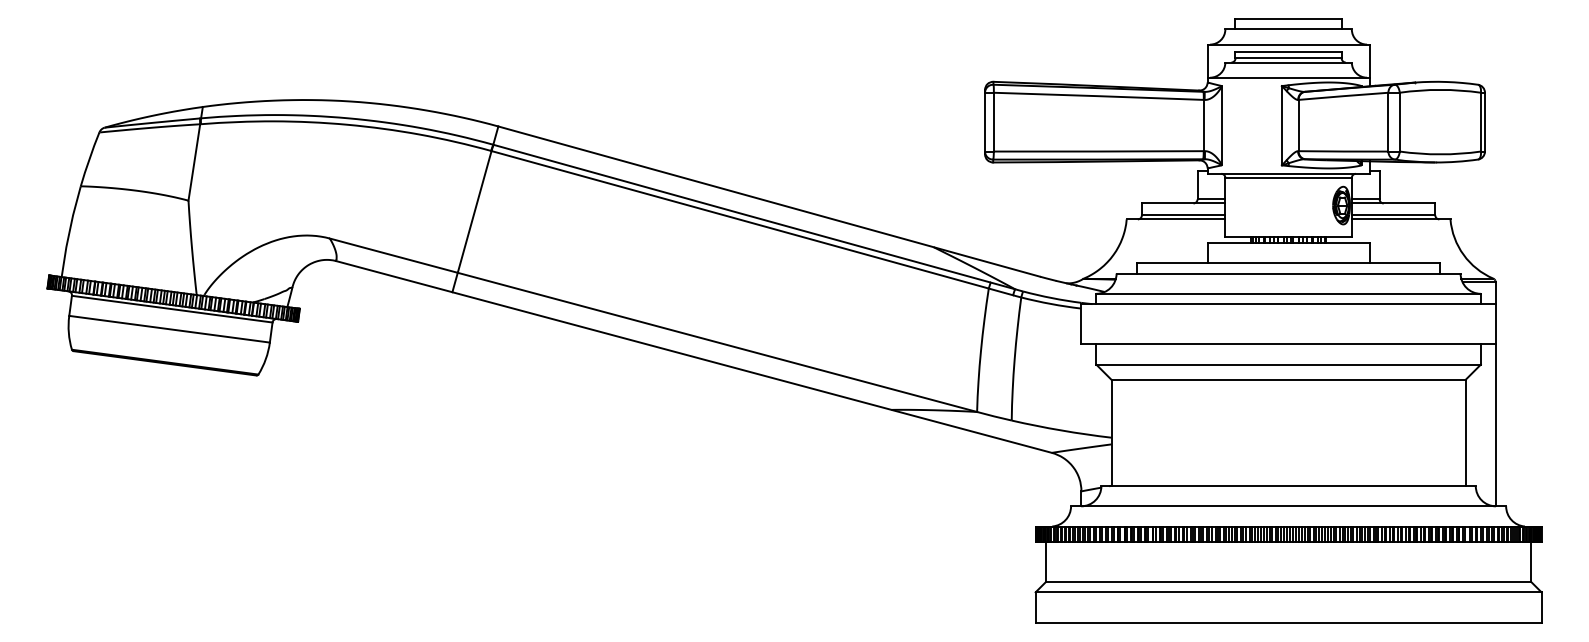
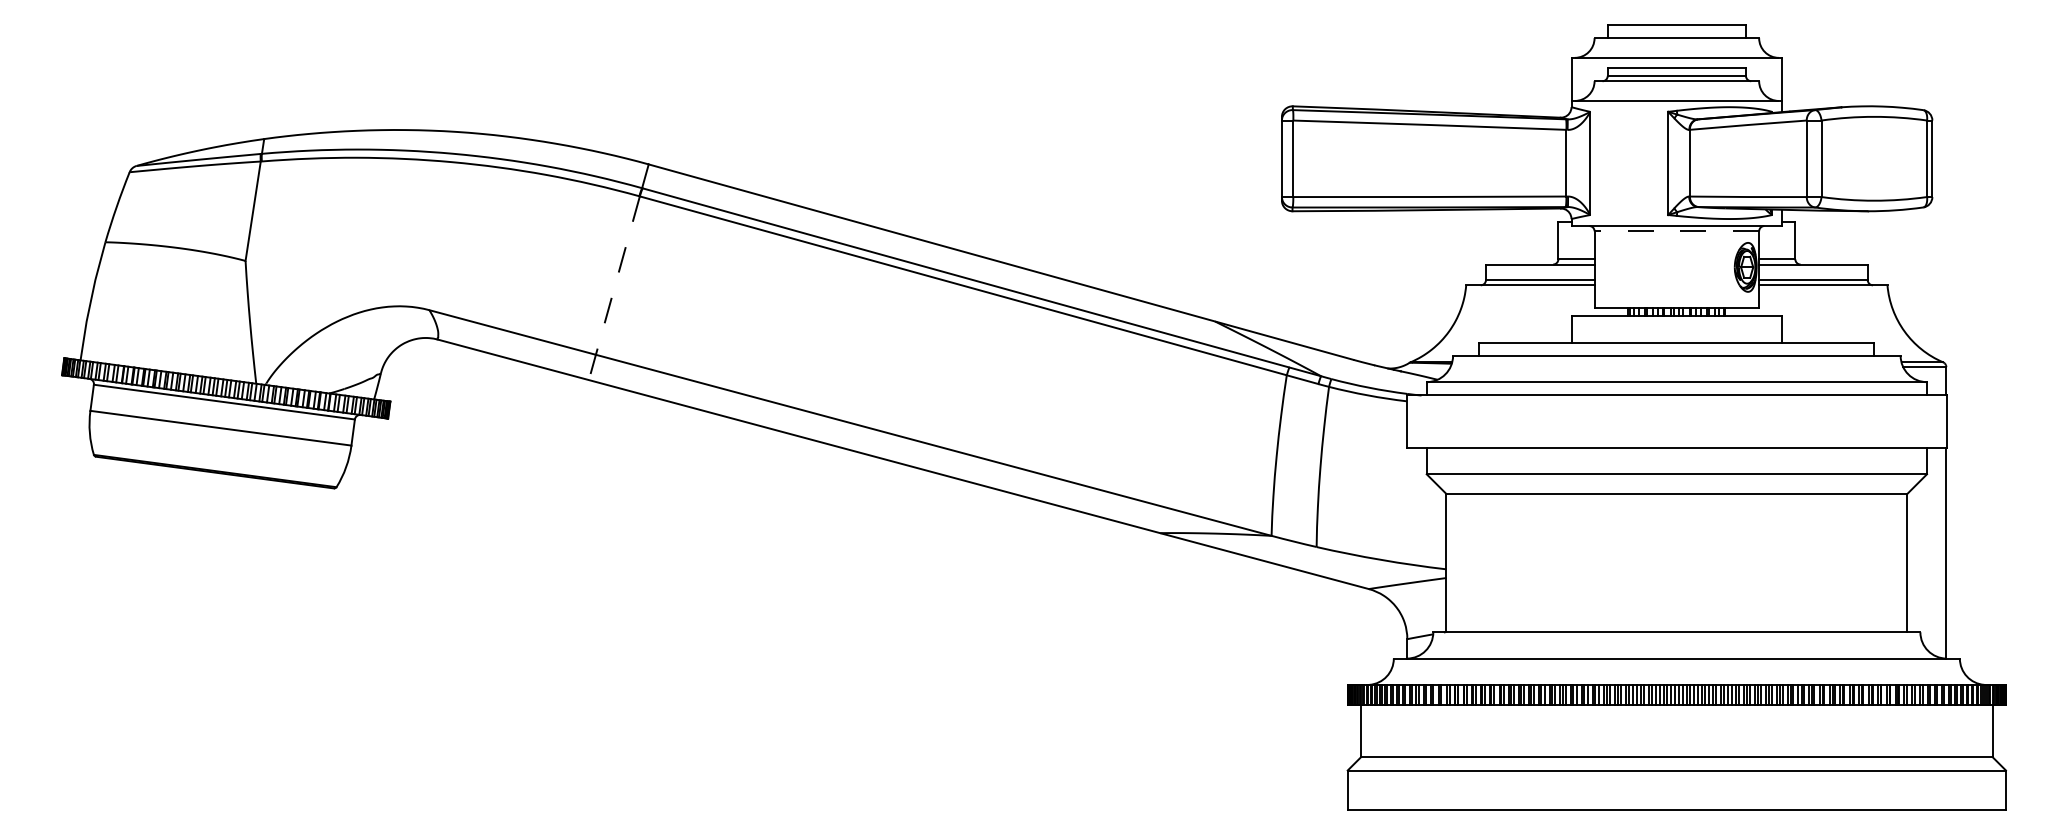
line: (1288, 178) -> (1676, 231), solid -> dashed
line: (472, 221) -> (614, 288), solid -> dashed

